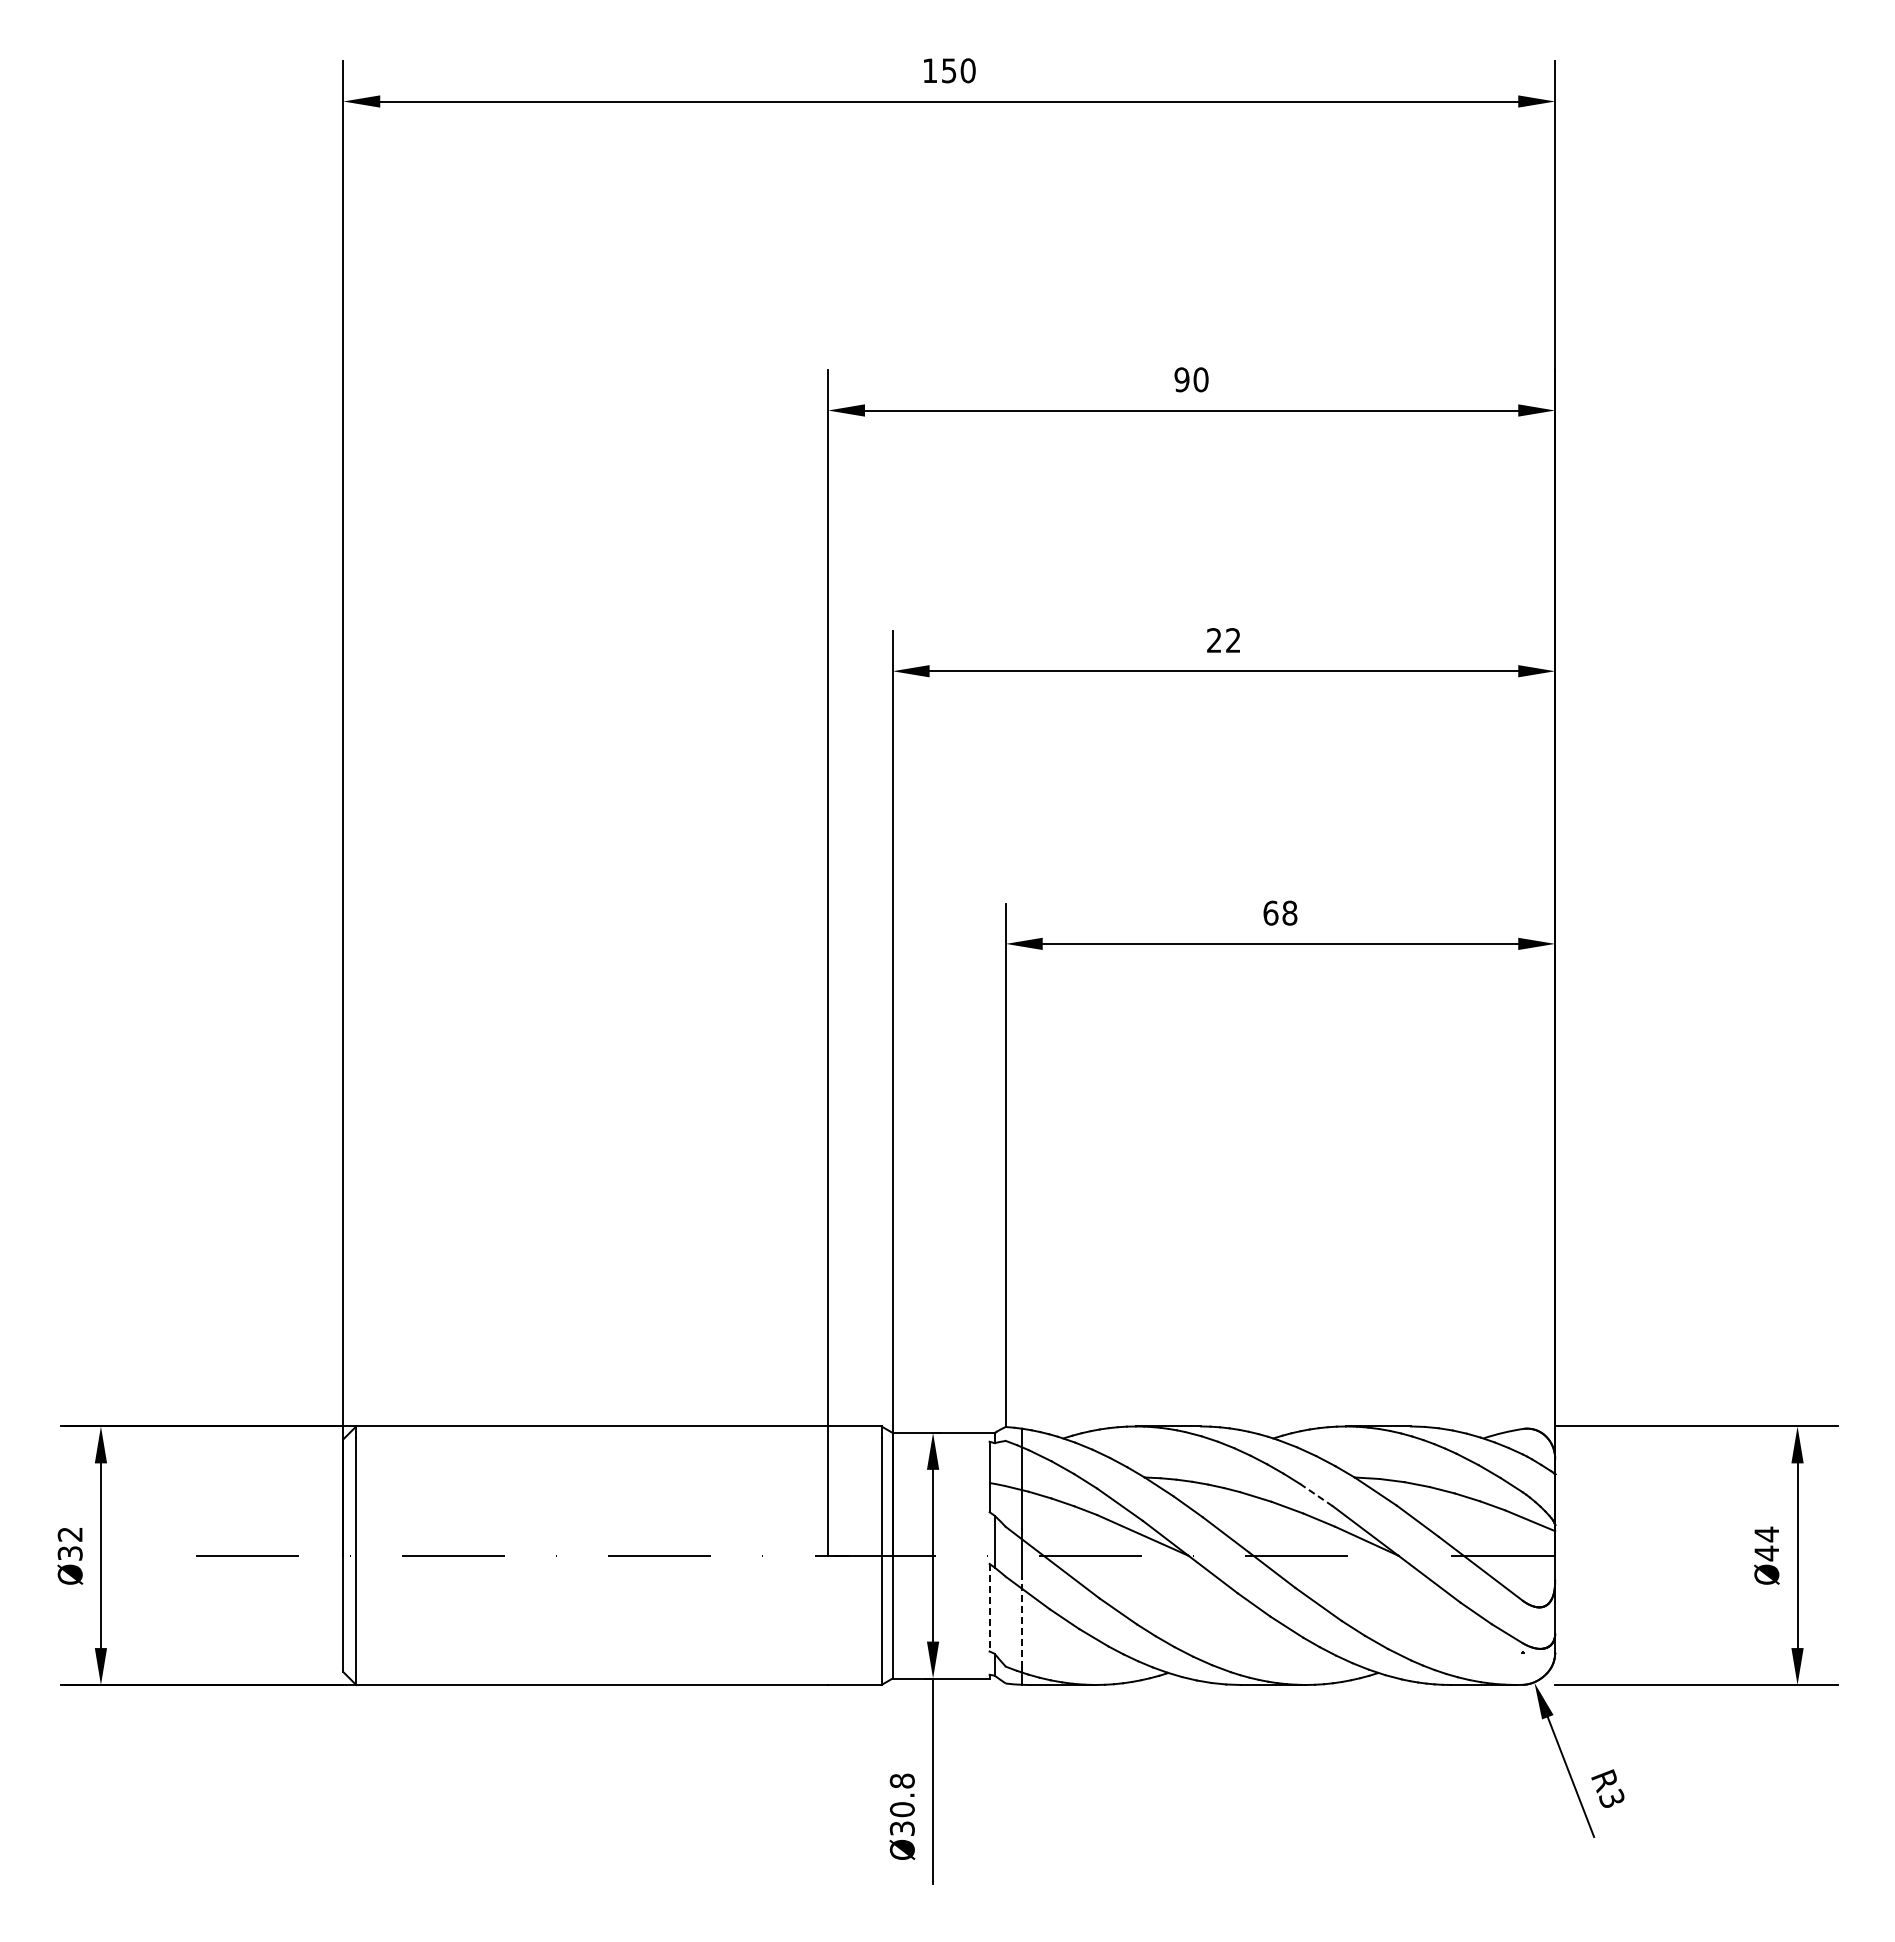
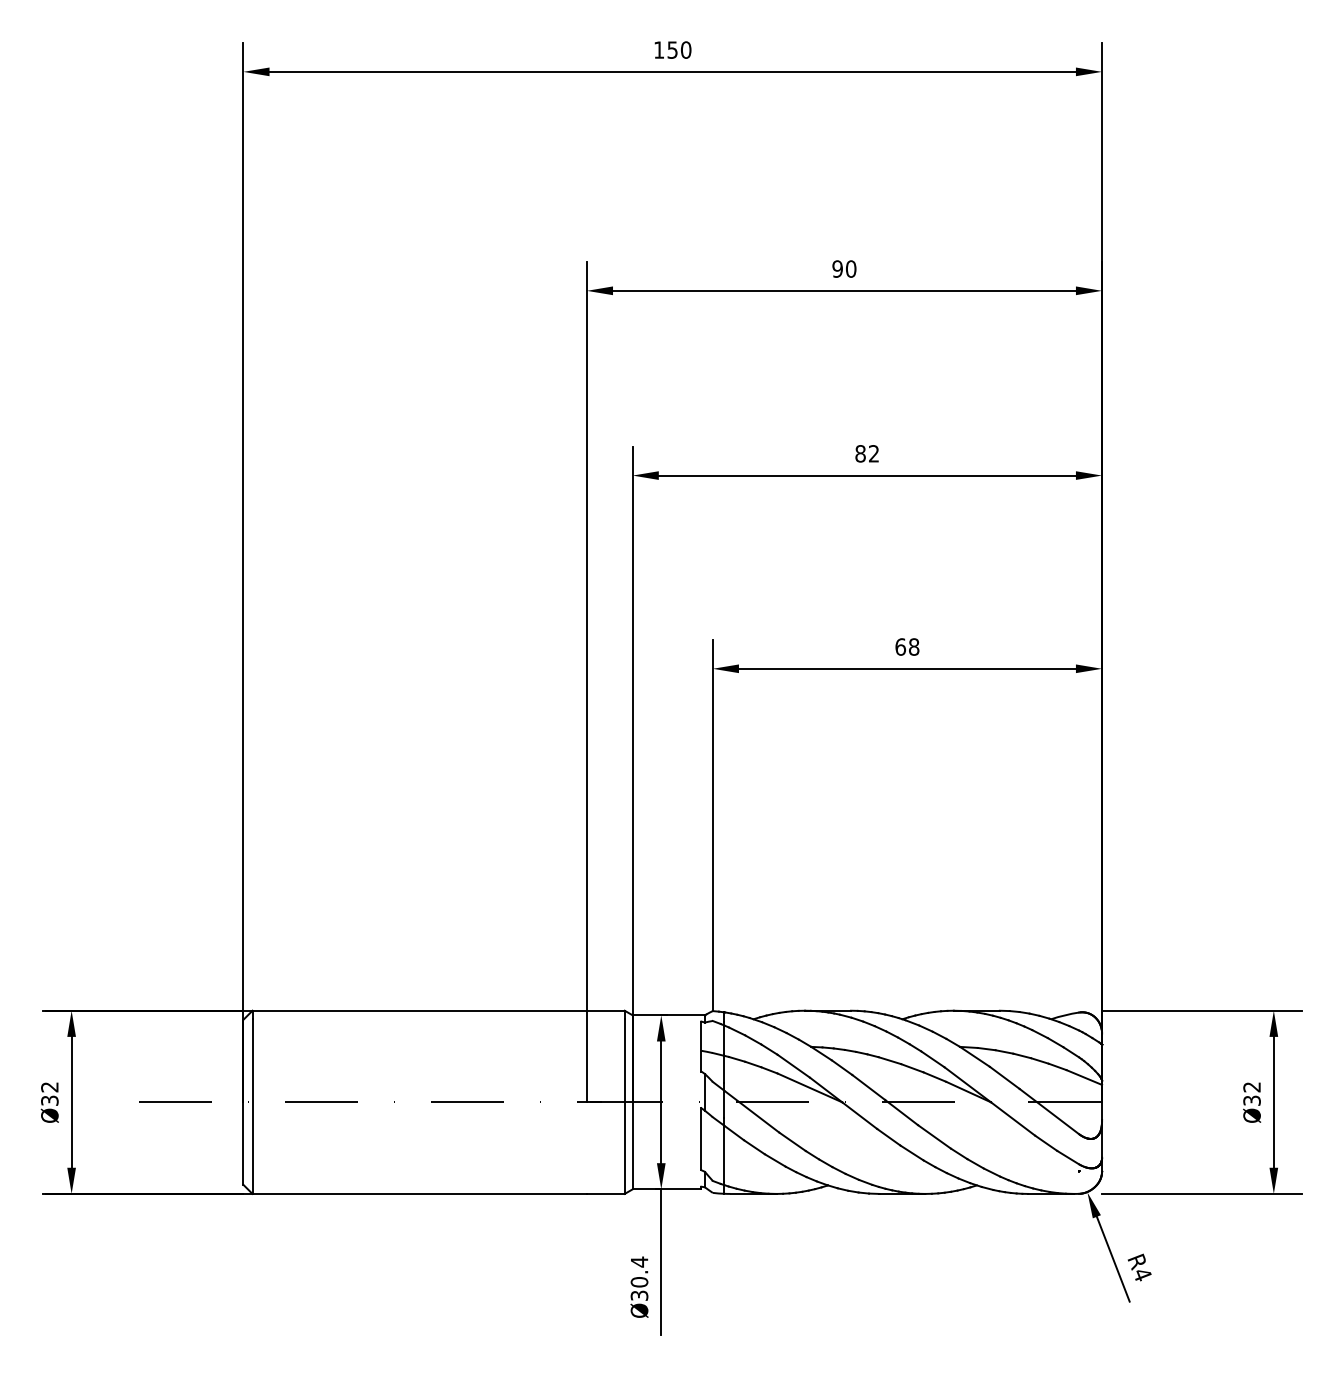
text: (1214, 640) -> (860, 453), 22 -> 82
line: (1316, 1495) -> (932, 1059), dashed -> solid
text: (1766, 1543) -> (1251, 1093), Ø44 -> Ø32
line: (989, 1607) -> (701, 1139), dashed -> solid
line: (1021, 1623) -> (723, 1150), dashed -> solid
text: (901, 1781) -> (638, 1262), Ø30.8 -> Ø30.4
text: (1612, 1798) -> (1142, 1274), R3 -> R4

